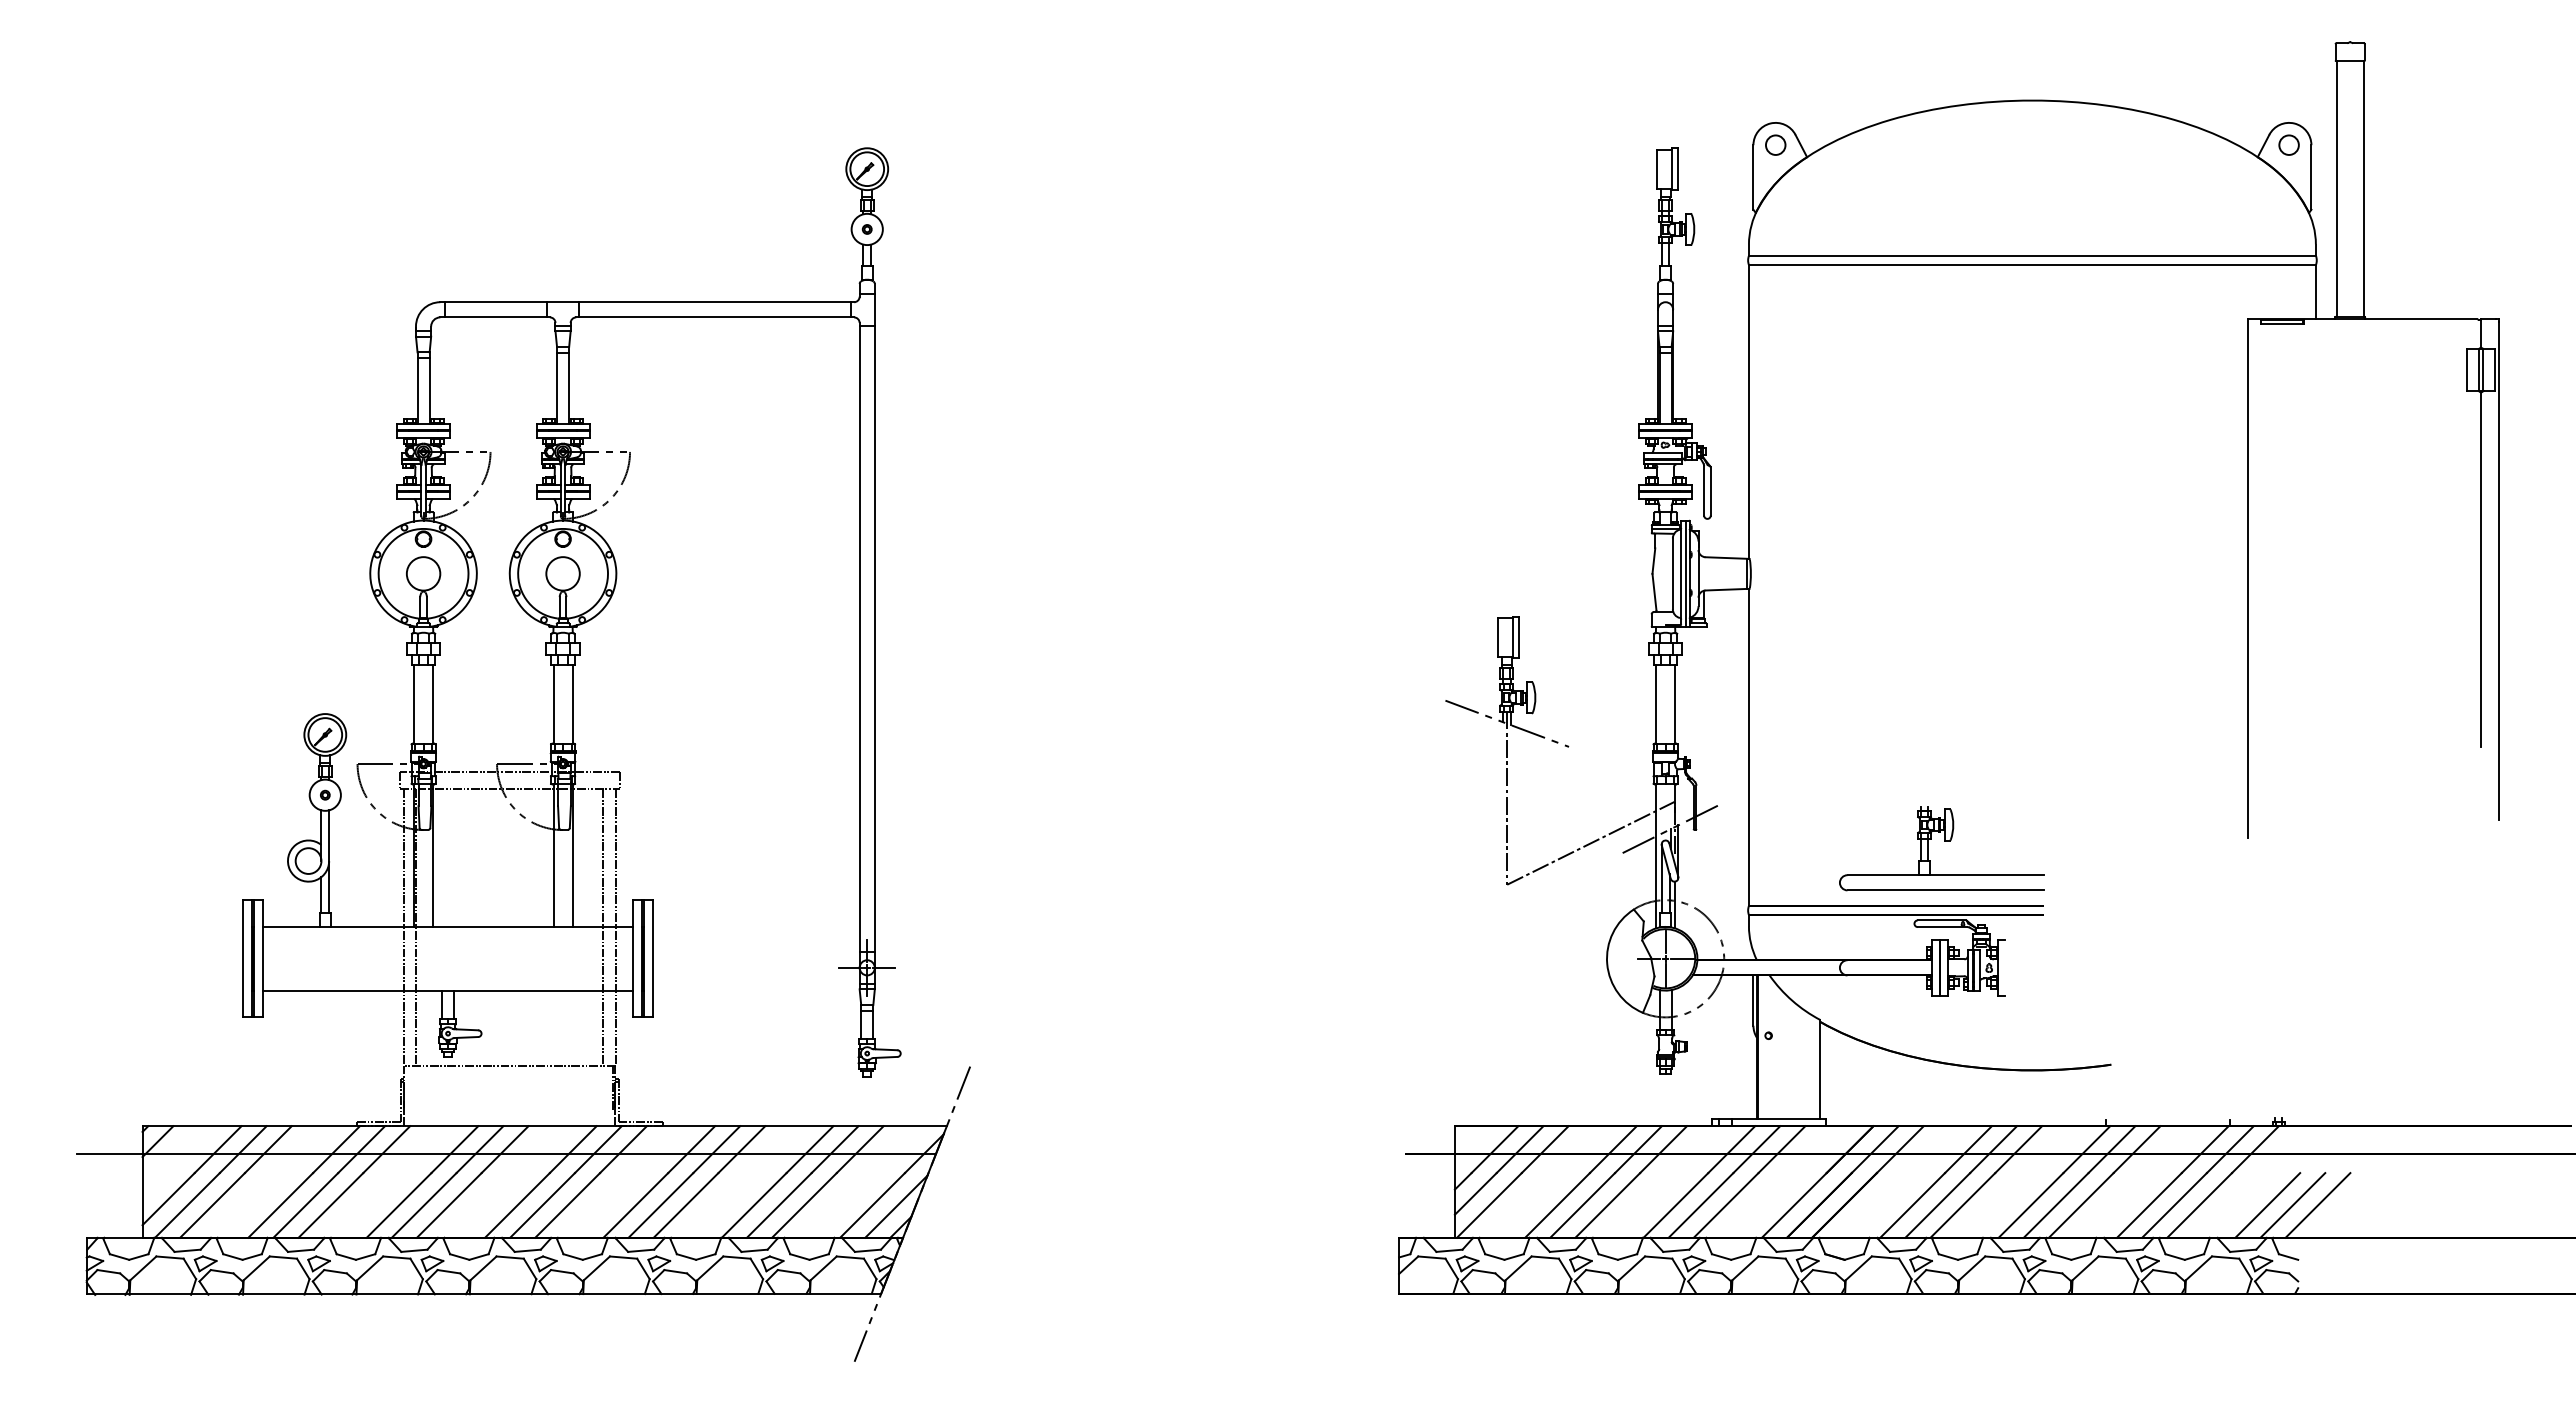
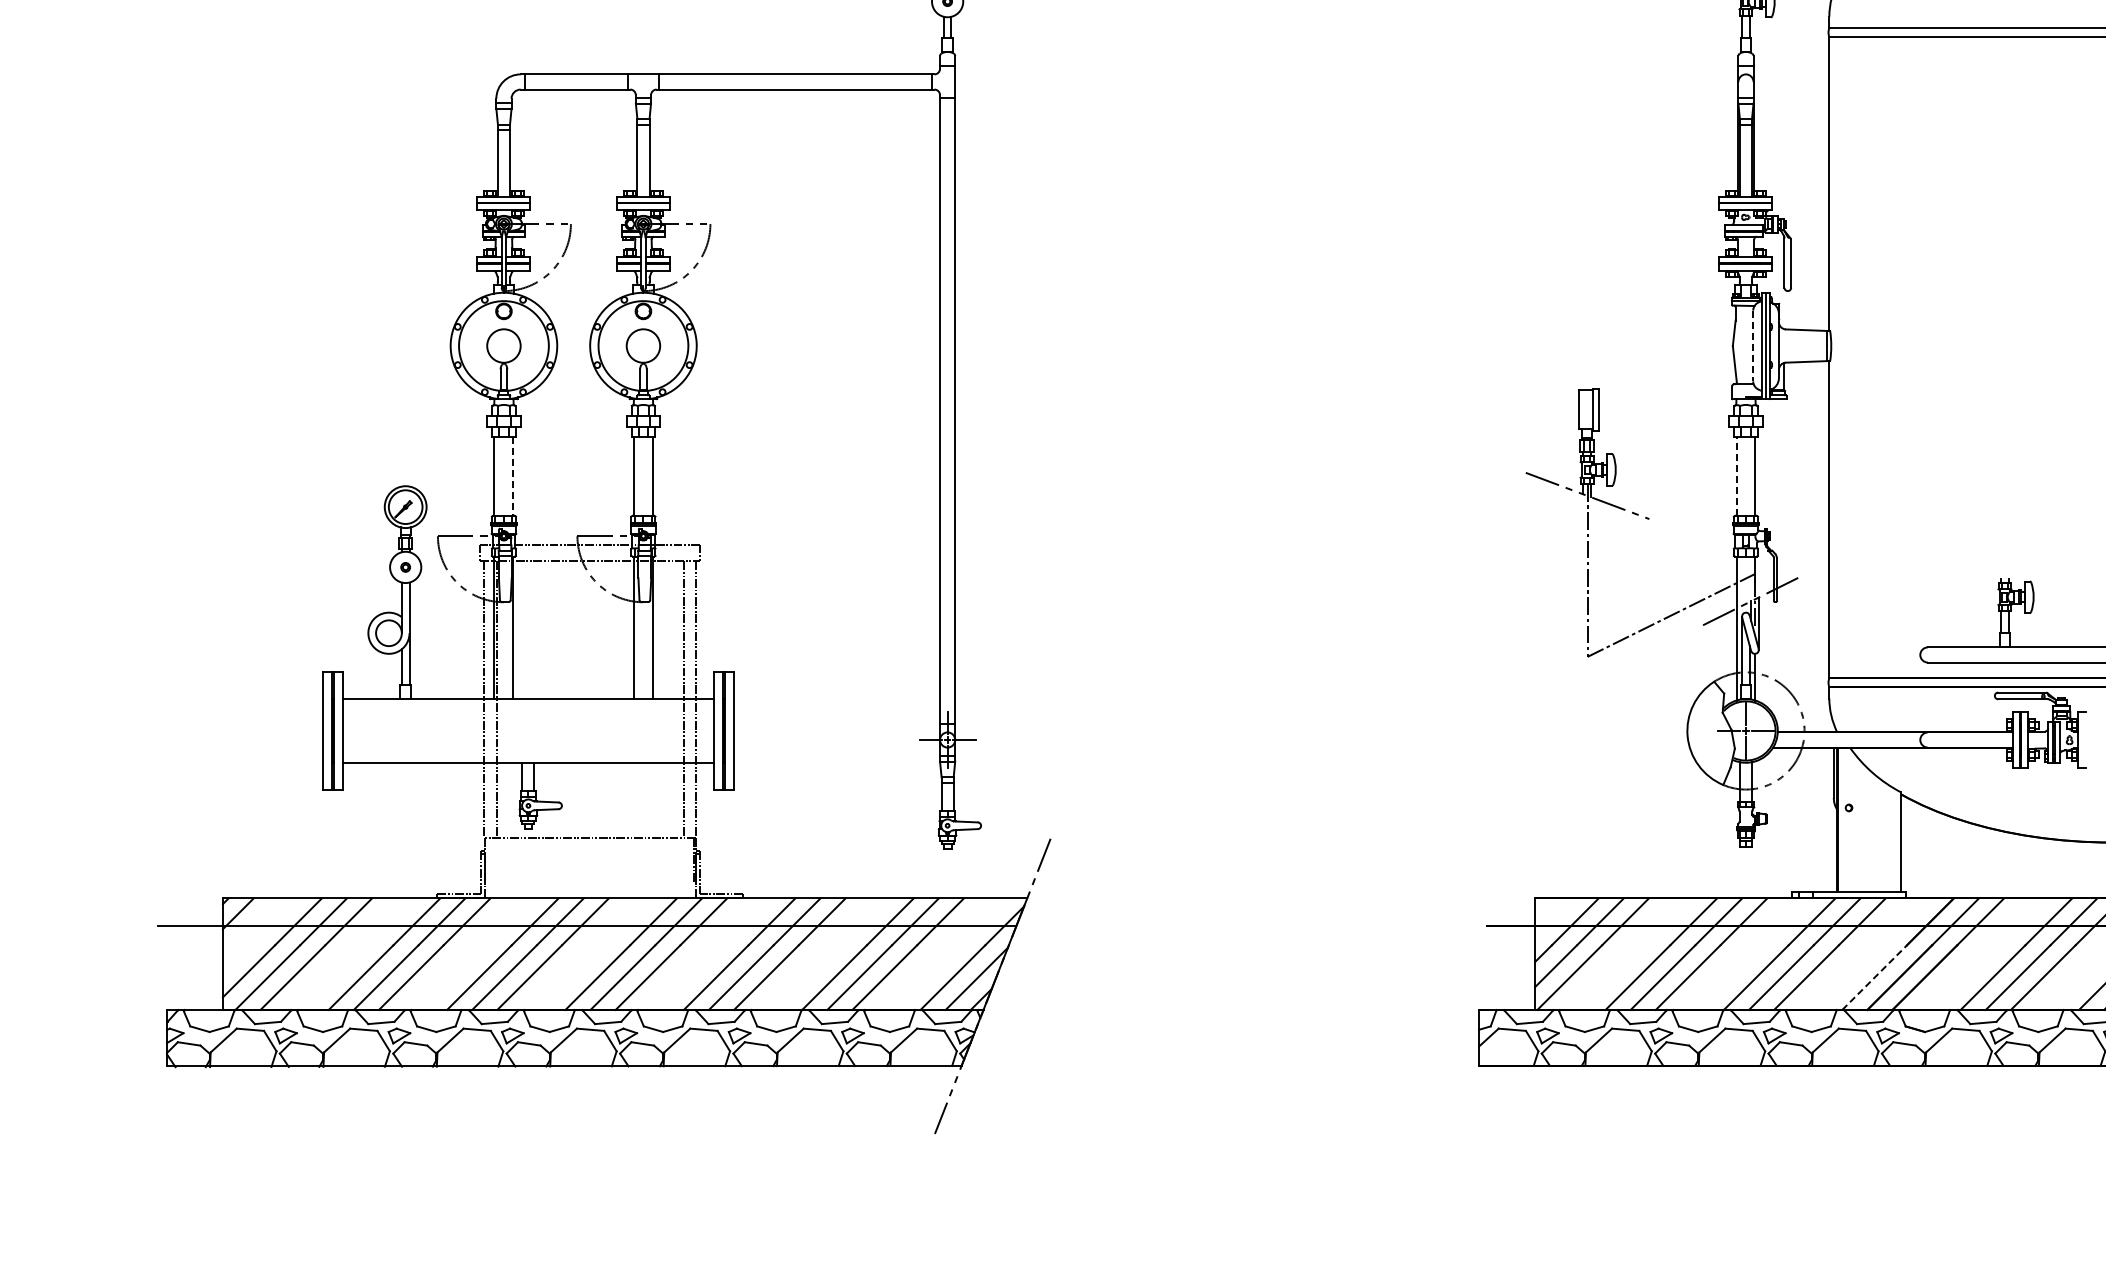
line: (1672, 574) -> (1752, 346), solid -> dashed
line: (1656, 703) -> (1736, 475), solid -> dashed
line: (433, 704) -> (513, 476), solid -> dashed
line: (1794, 1205) -> (1874, 977), solid -> dashed

